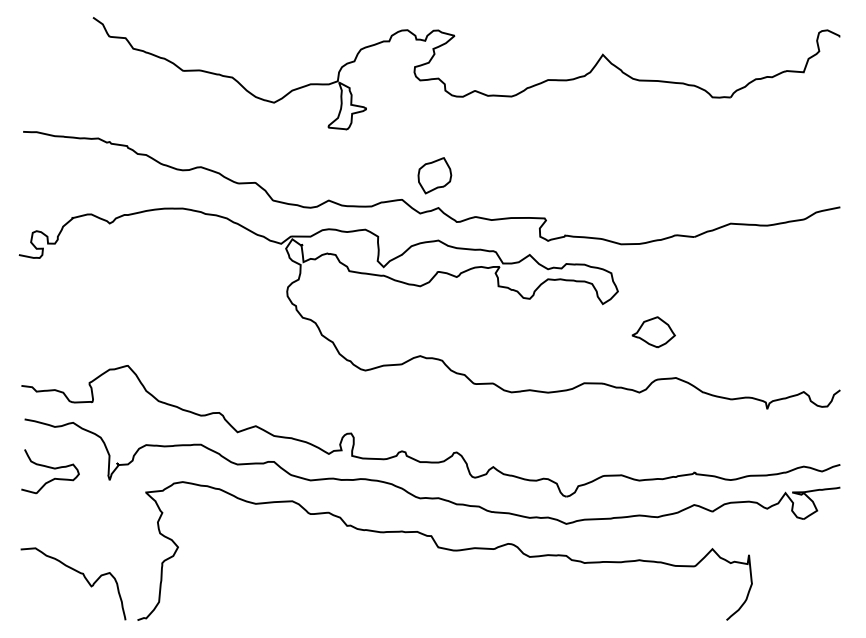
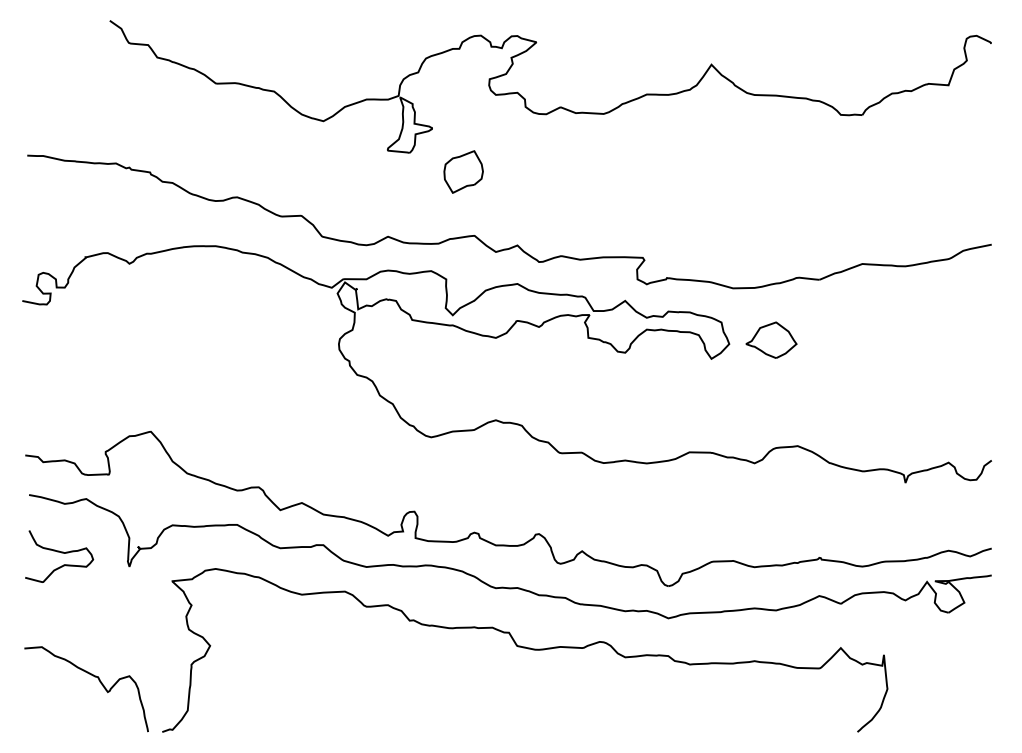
part: (434, 175) -> (463, 171), moved
part: (653, 332) -> (771, 340), moved

